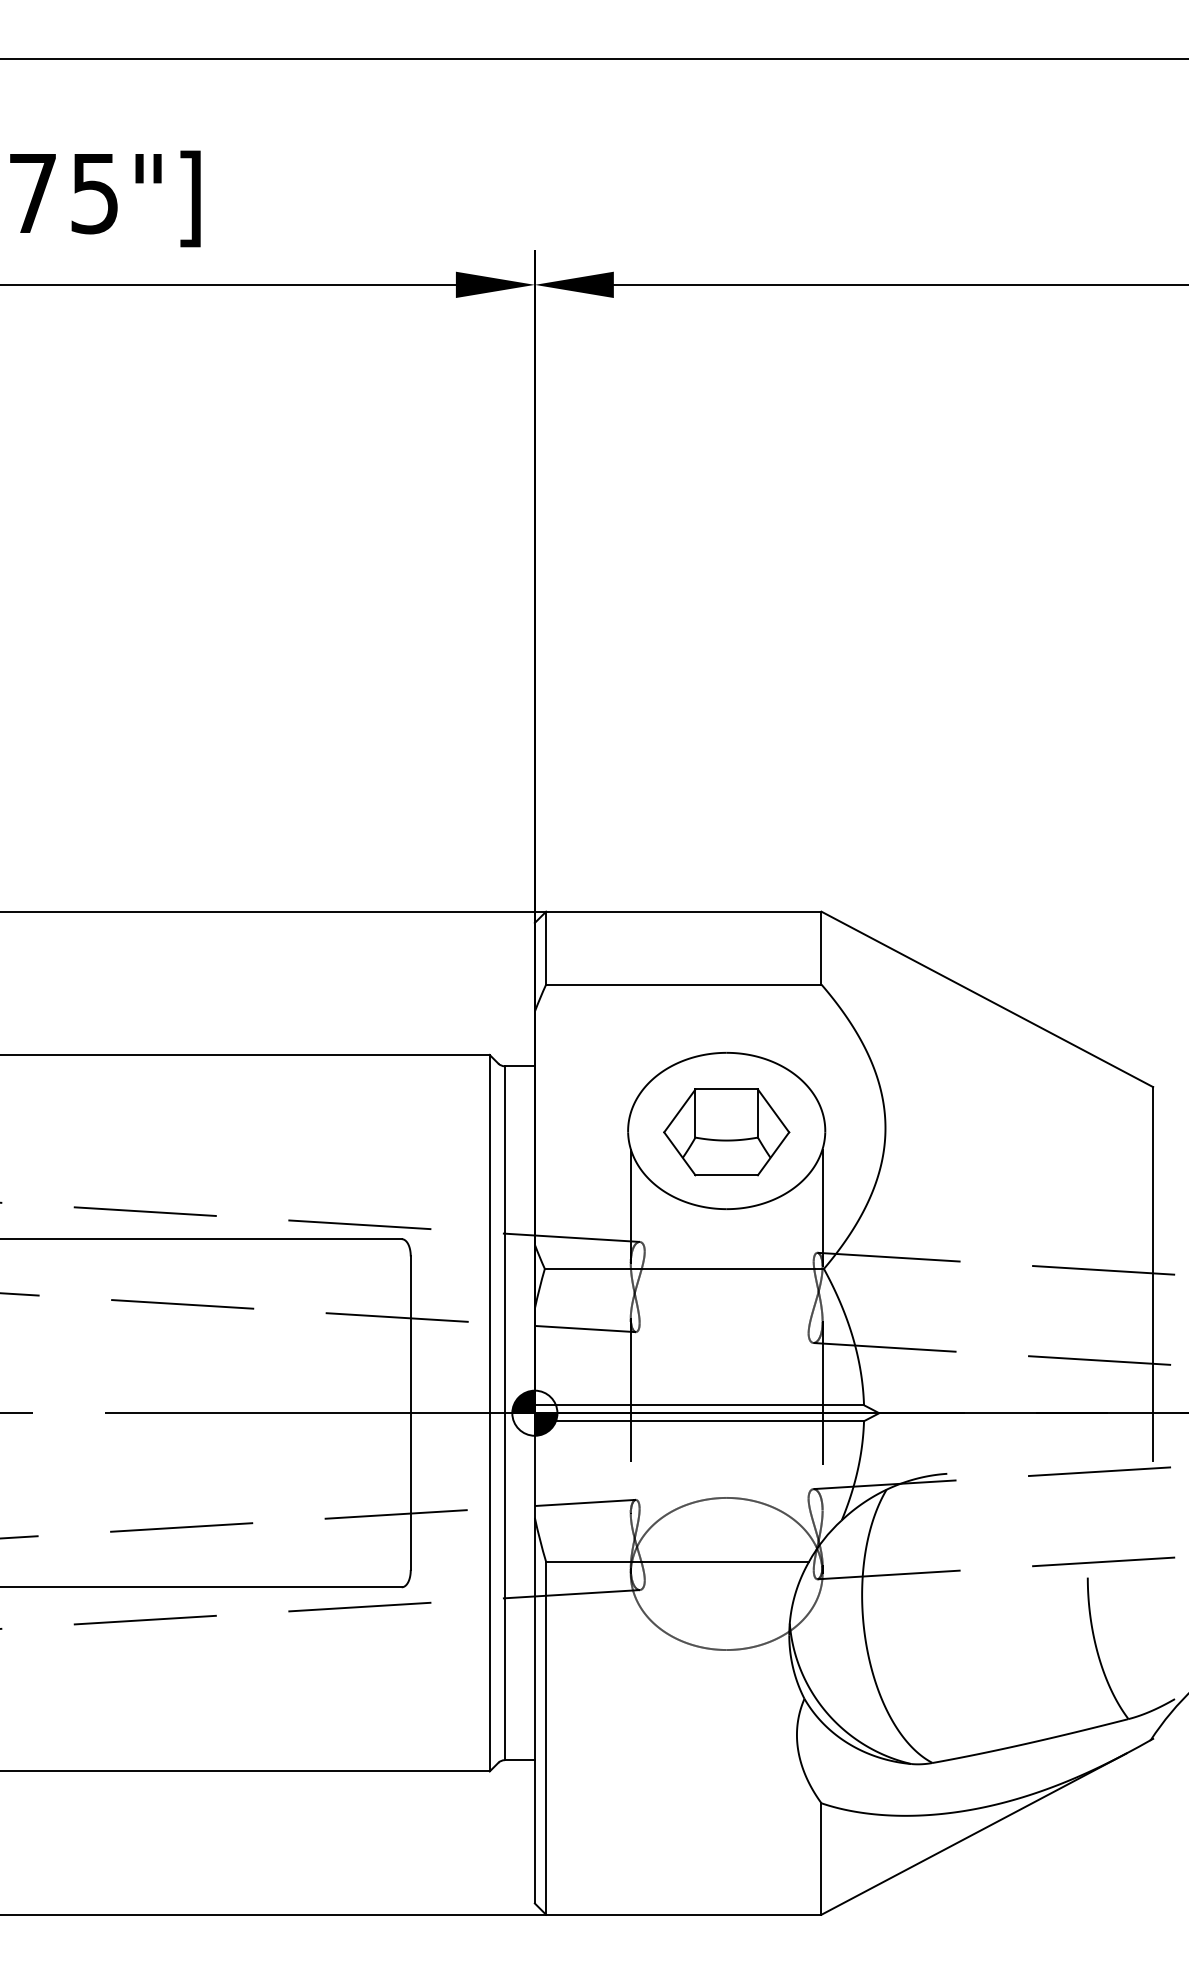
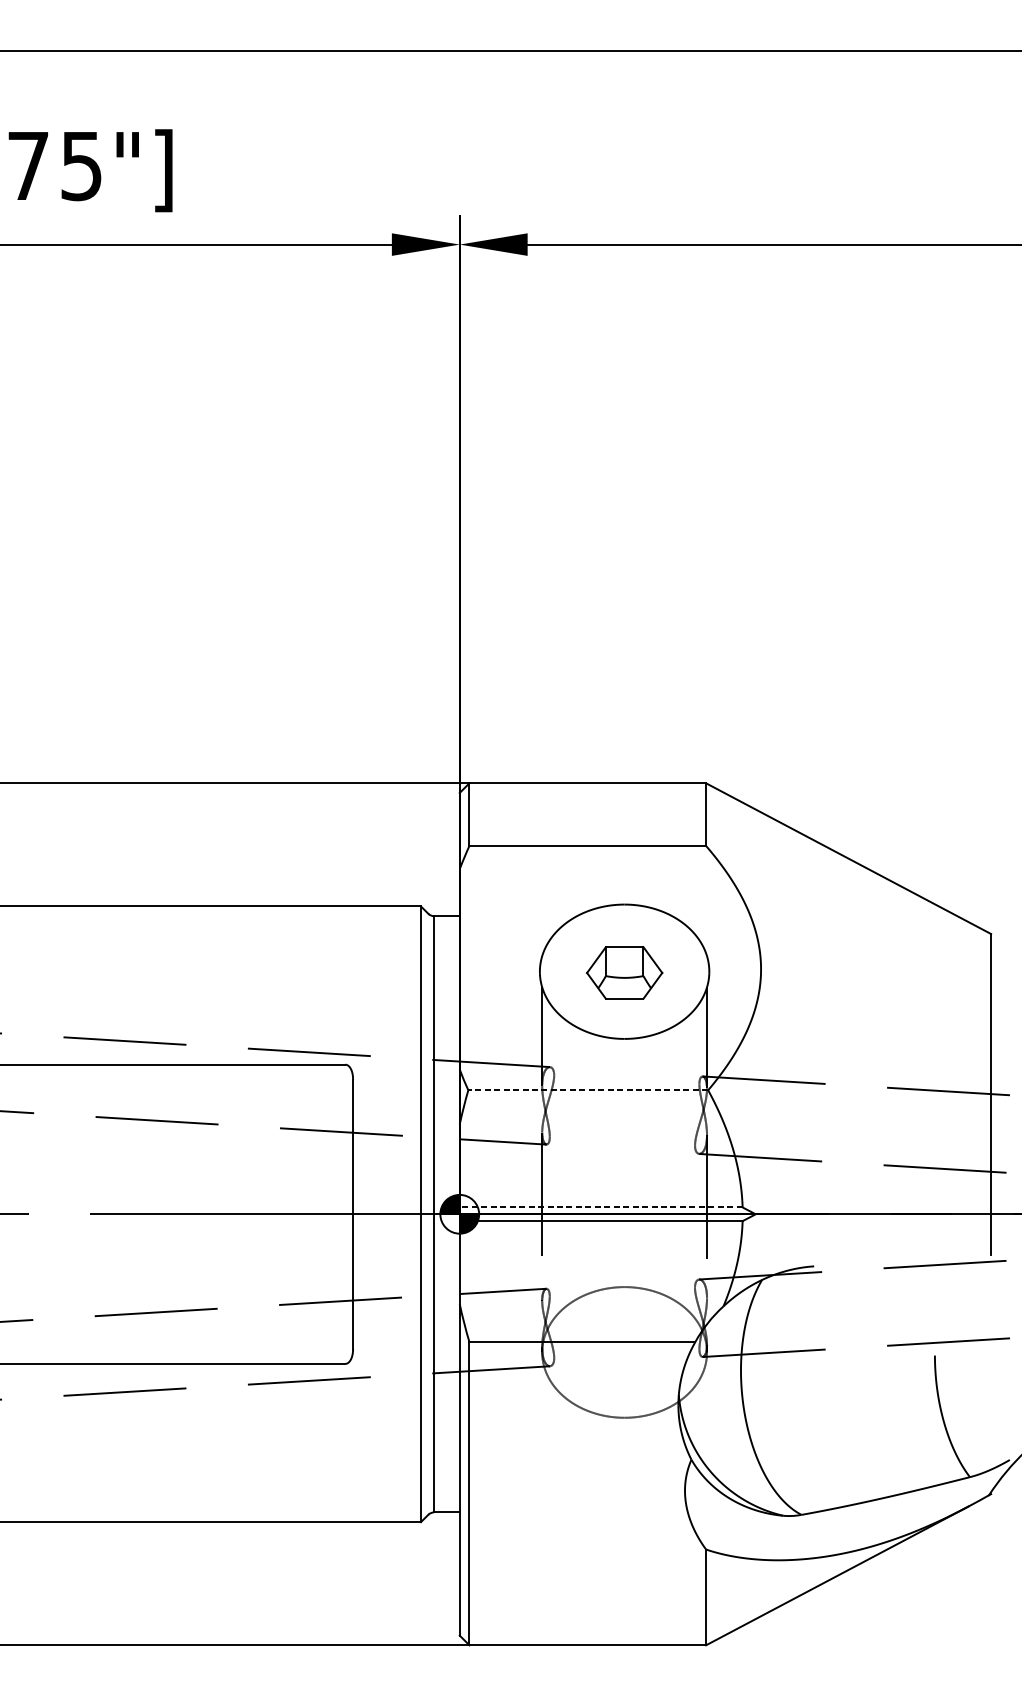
part: (726, 1132) -> (624, 973), size x0.7
line: (684, 1268) -> (588, 1089), solid -> dashed
line: (699, 1405) -> (601, 1207), solid -> dashed

